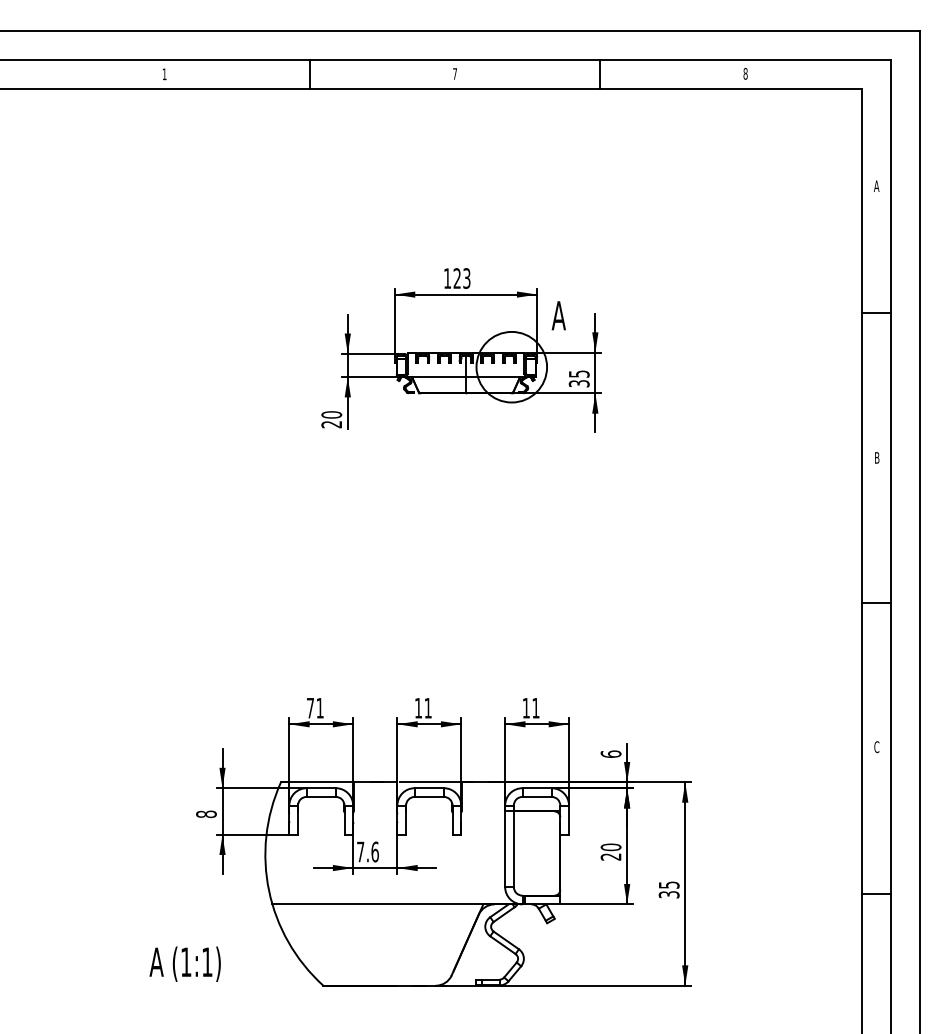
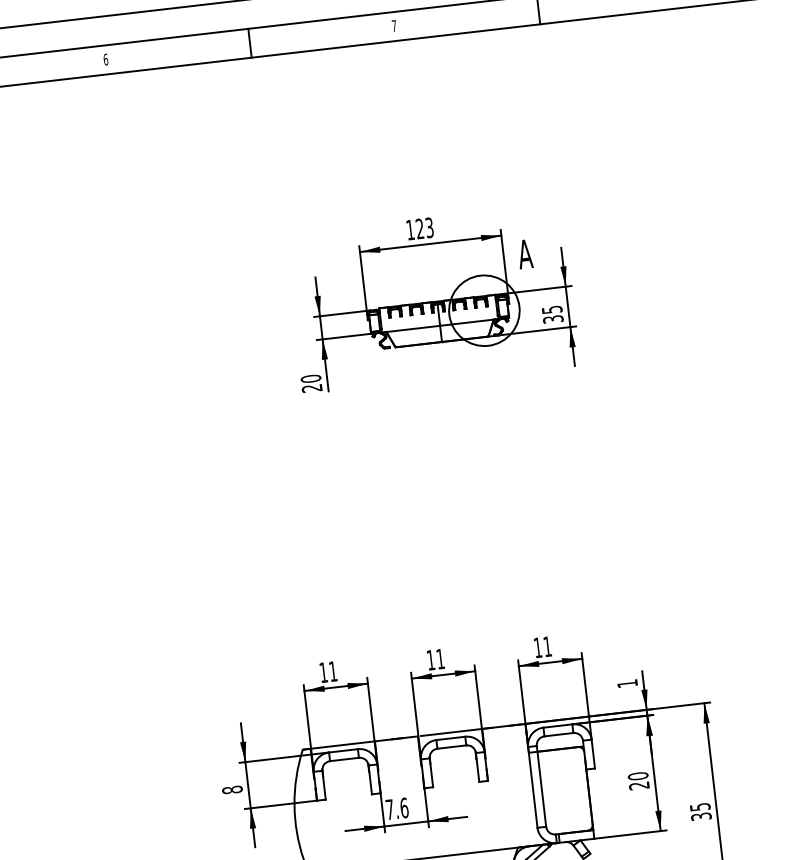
text: (164, 74) -> (105, 59), 1 -> 6
text: (310, 708) -> (323, 672), 71 -> 11
text: (610, 753) -> (626, 683), 6 -> 1

